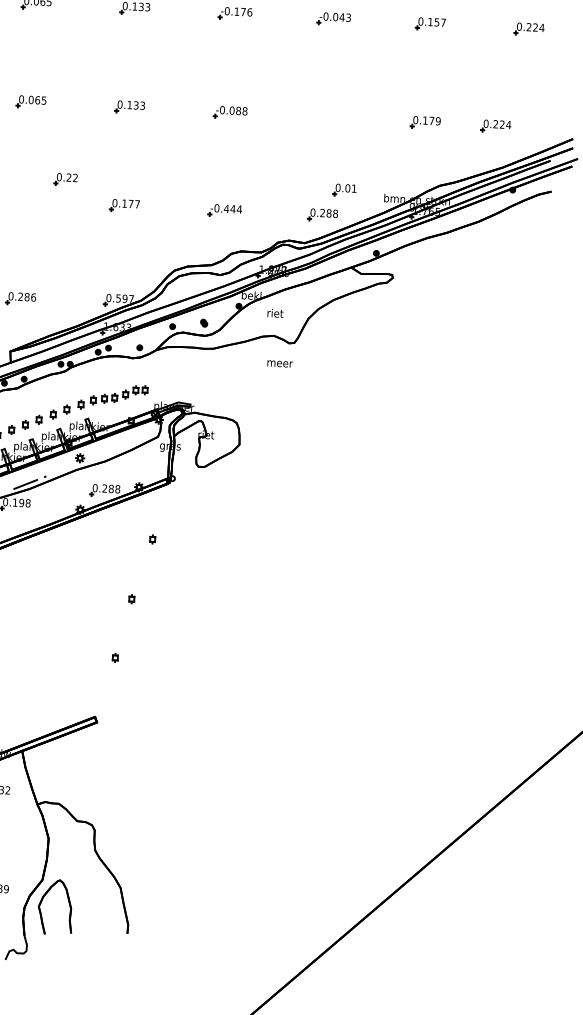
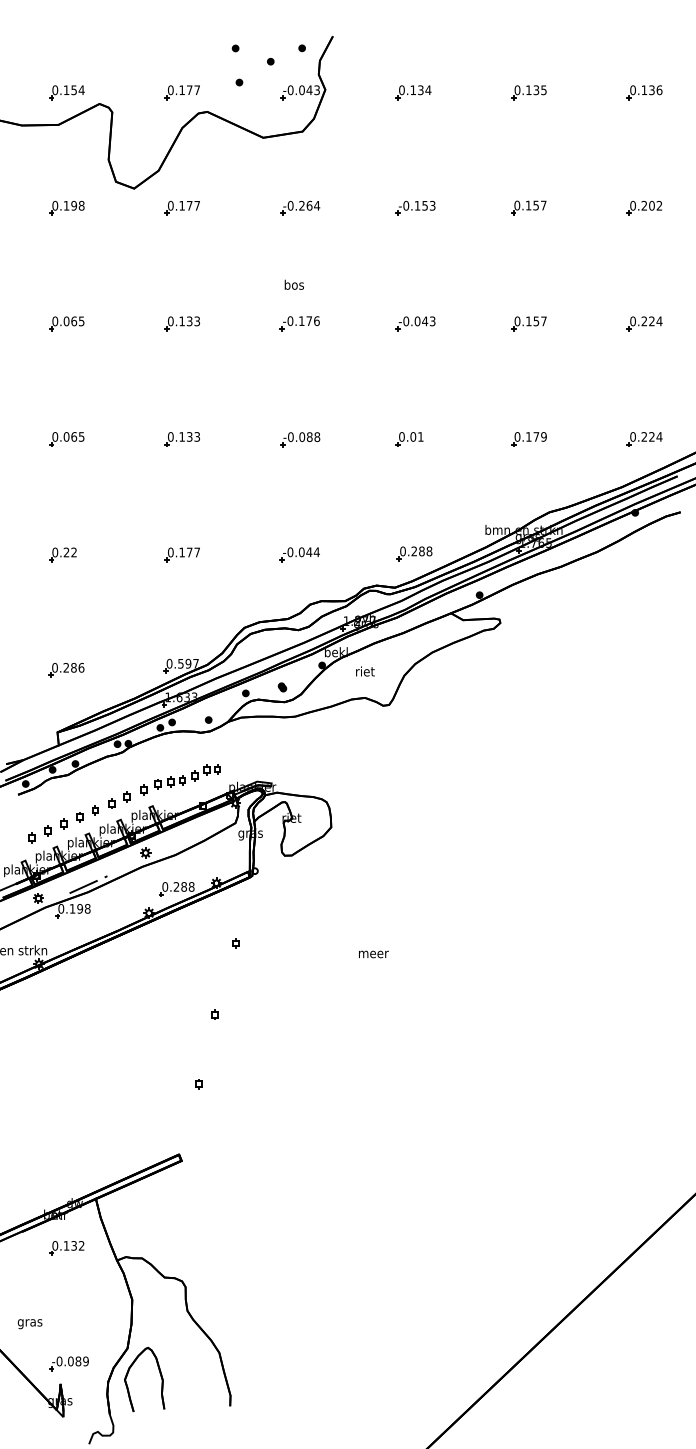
part: (495, 126) -> (644, 439), moved
part: (65, 179) -> (62, 554), moved
part: (344, 190) -> (409, 439), moved
text: (226, 209) -> (301, 552), -0.444 -> -0.044
text: (279, 364) -> (373, 954), moved

